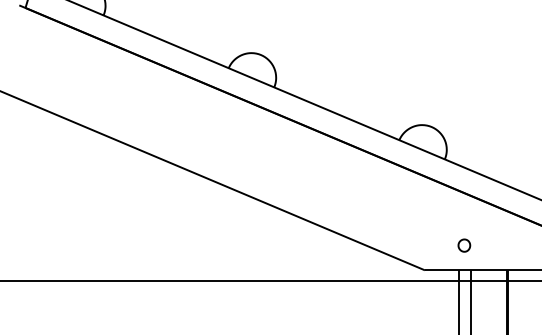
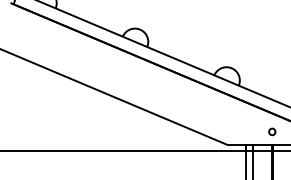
part: (464, 244) -> (272, 131), moved

